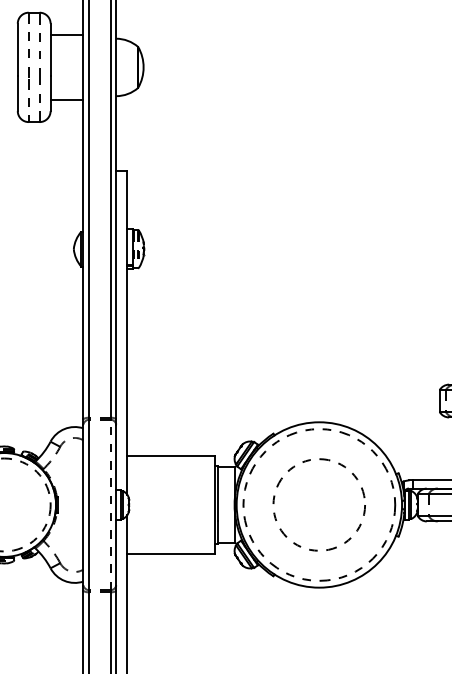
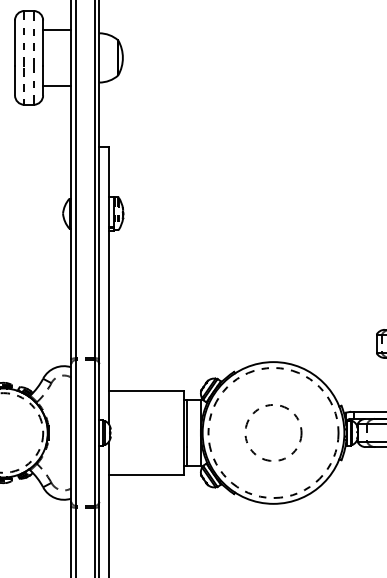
line: (110, 504) -> (94, 432), dashed -> solid
circle: (319, 504) -> (273, 432), size x0.71

